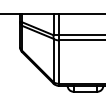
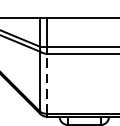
line: (58, 62) -> (46, 84), solid -> dashed

